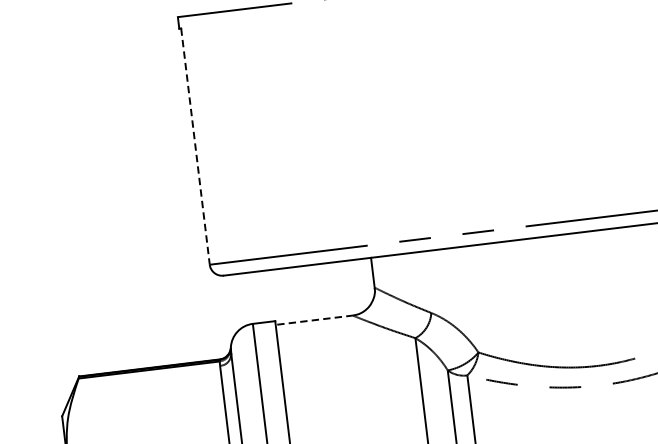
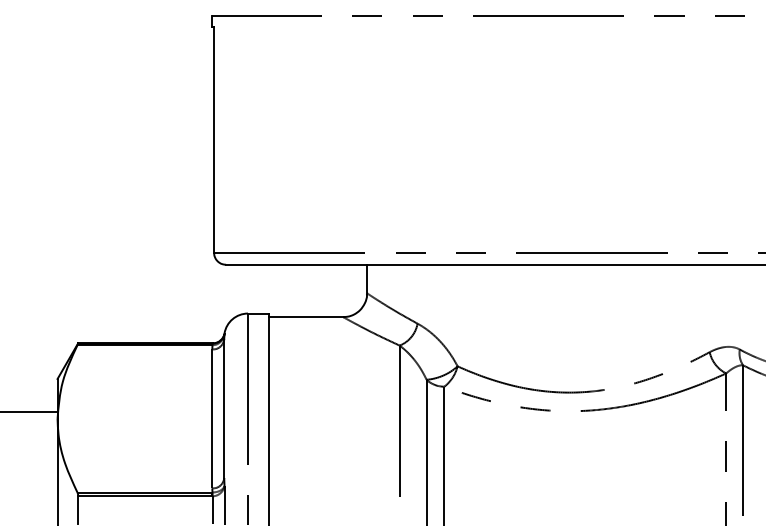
line: (195, 147) -> (214, 140), dashed -> solid
line: (314, 320) -> (306, 317), dashed -> solid

